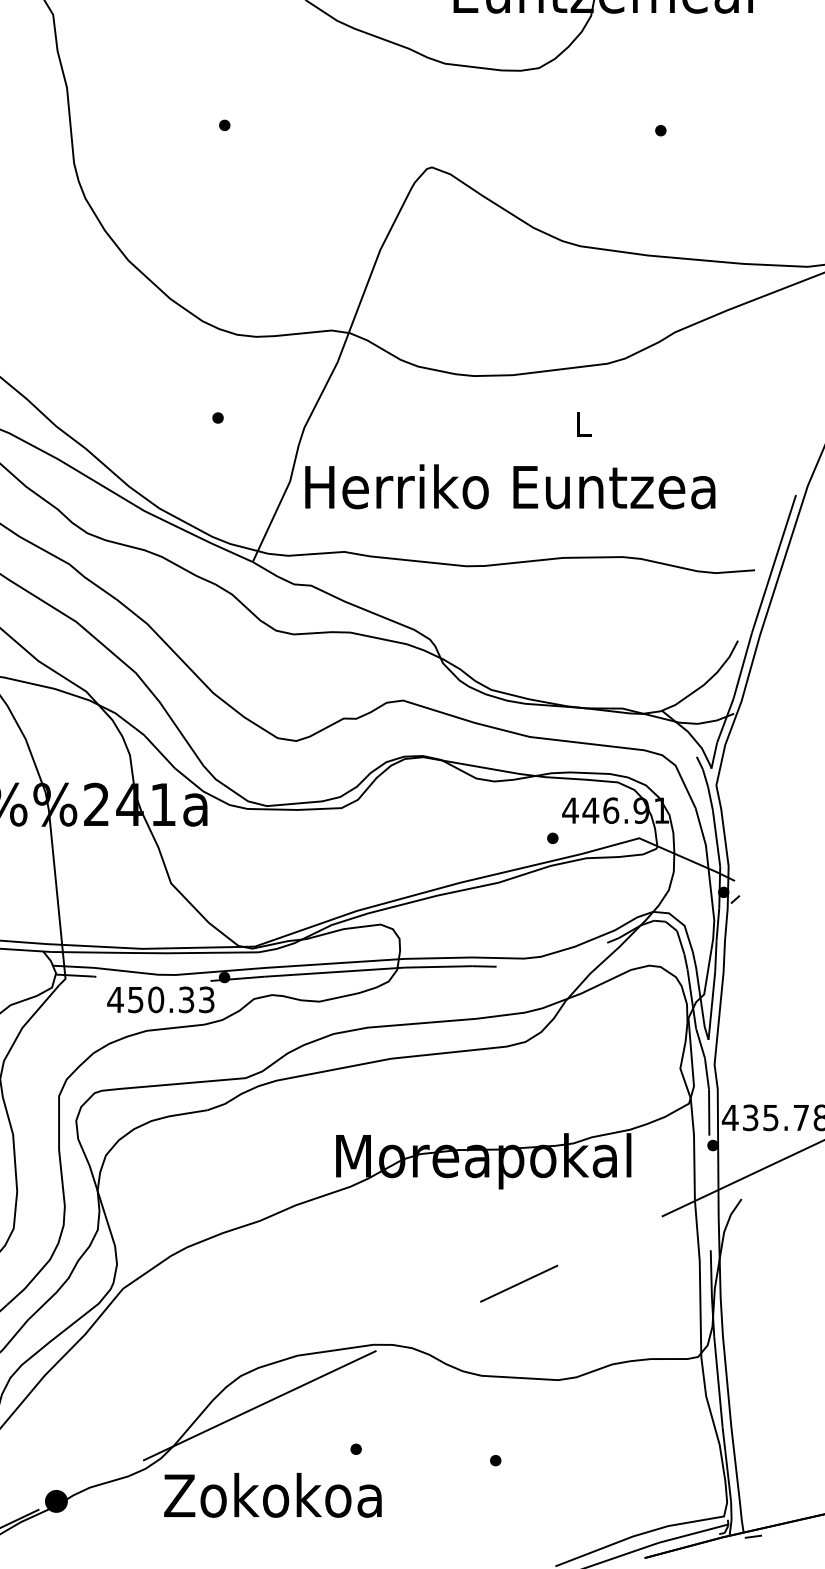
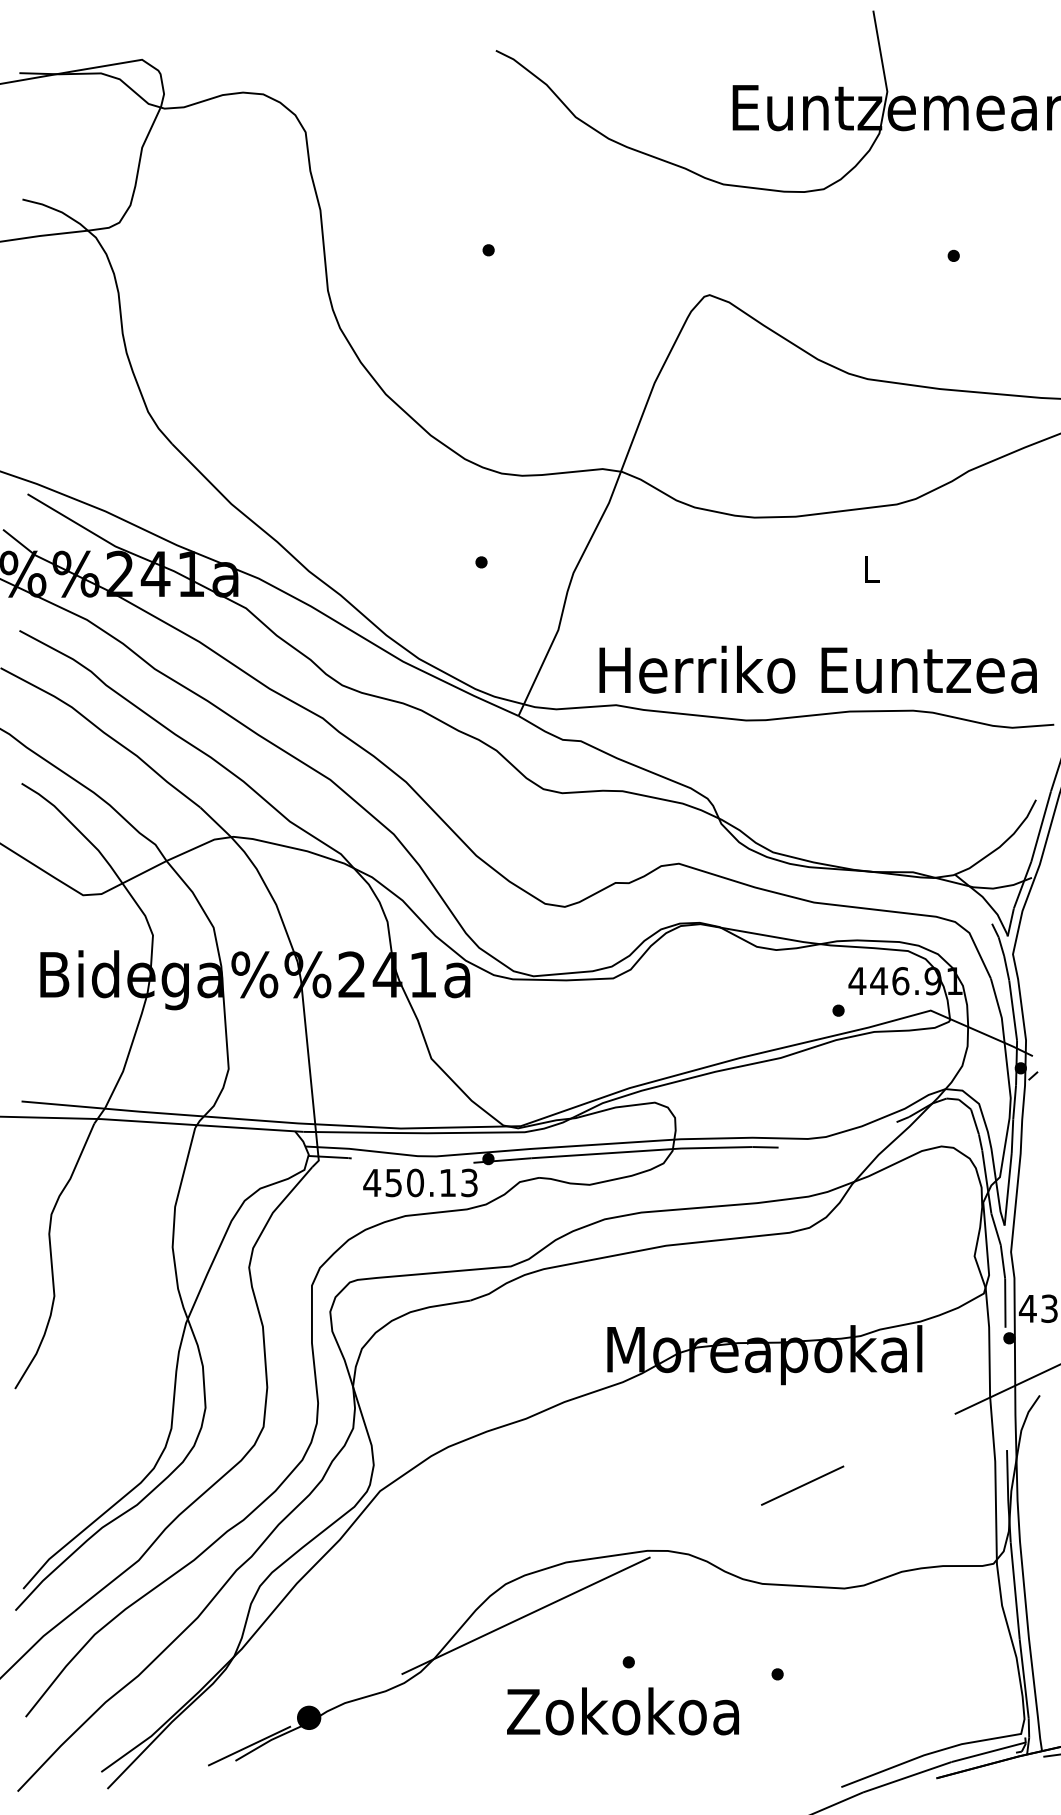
text: (509, 486) -> (817, 669), moved
text: (186, 999) -> (447, 1182), 450.33 -> 450.13
text: (272, 1495) -> (622, 1711), moved

